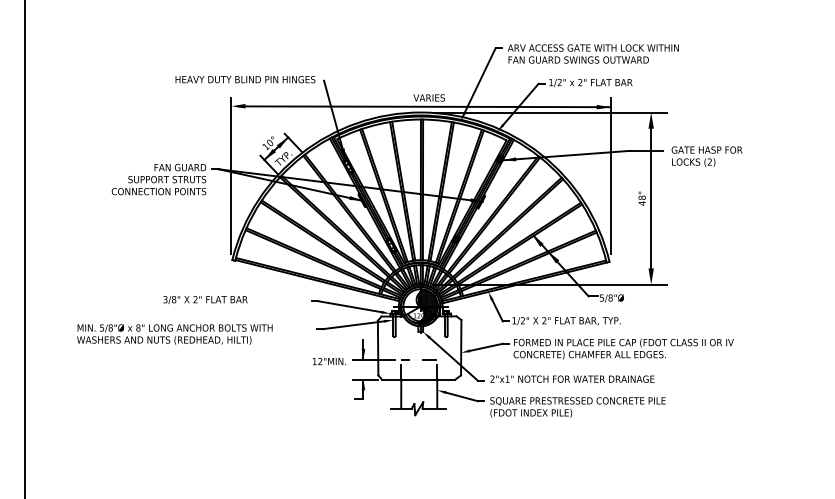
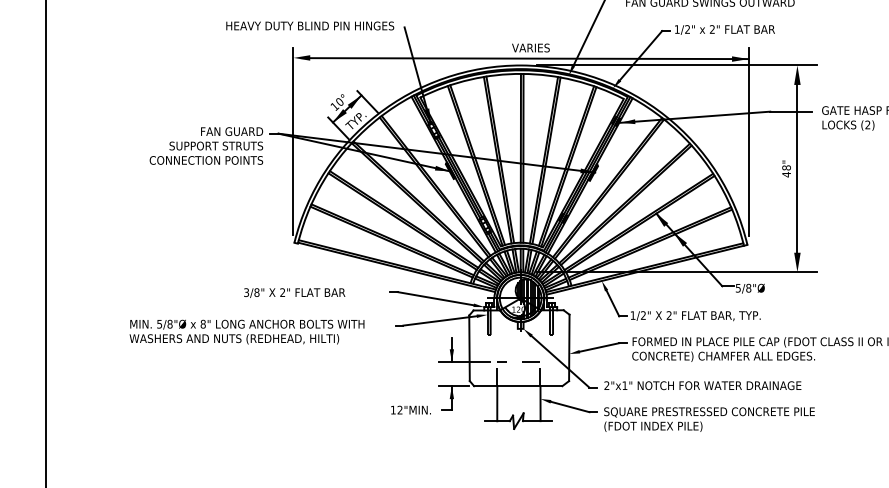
text: (205, 300) -> (294, 293), moved
text: (174, 334) -> (246, 332), moved
text: (329, 361) -> (411, 410), moved

